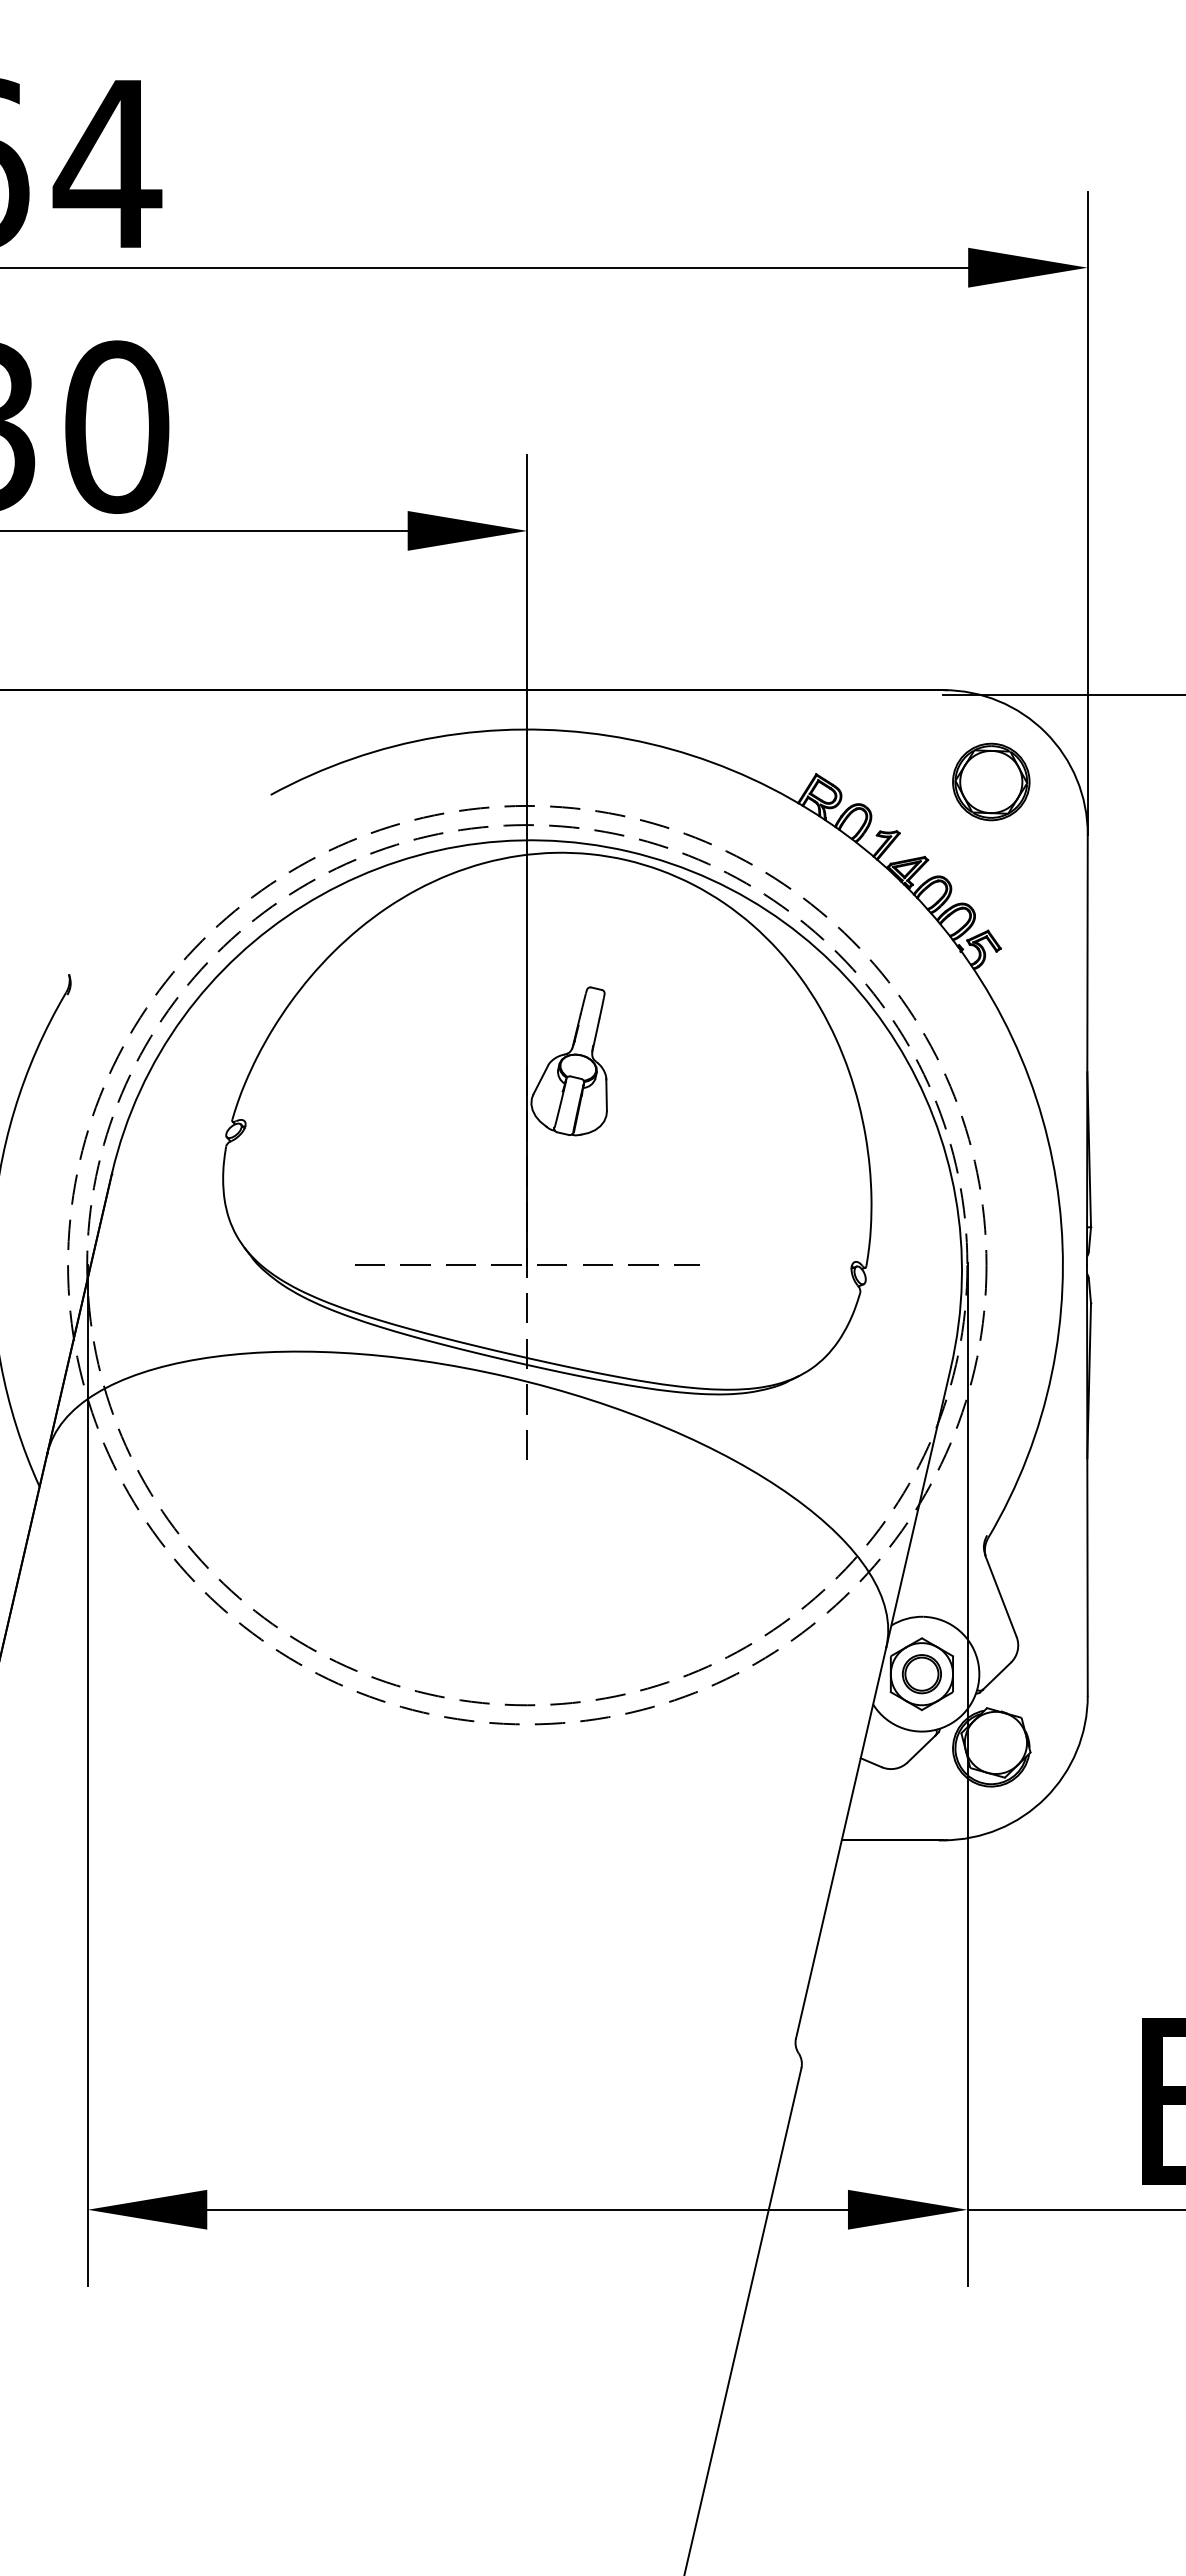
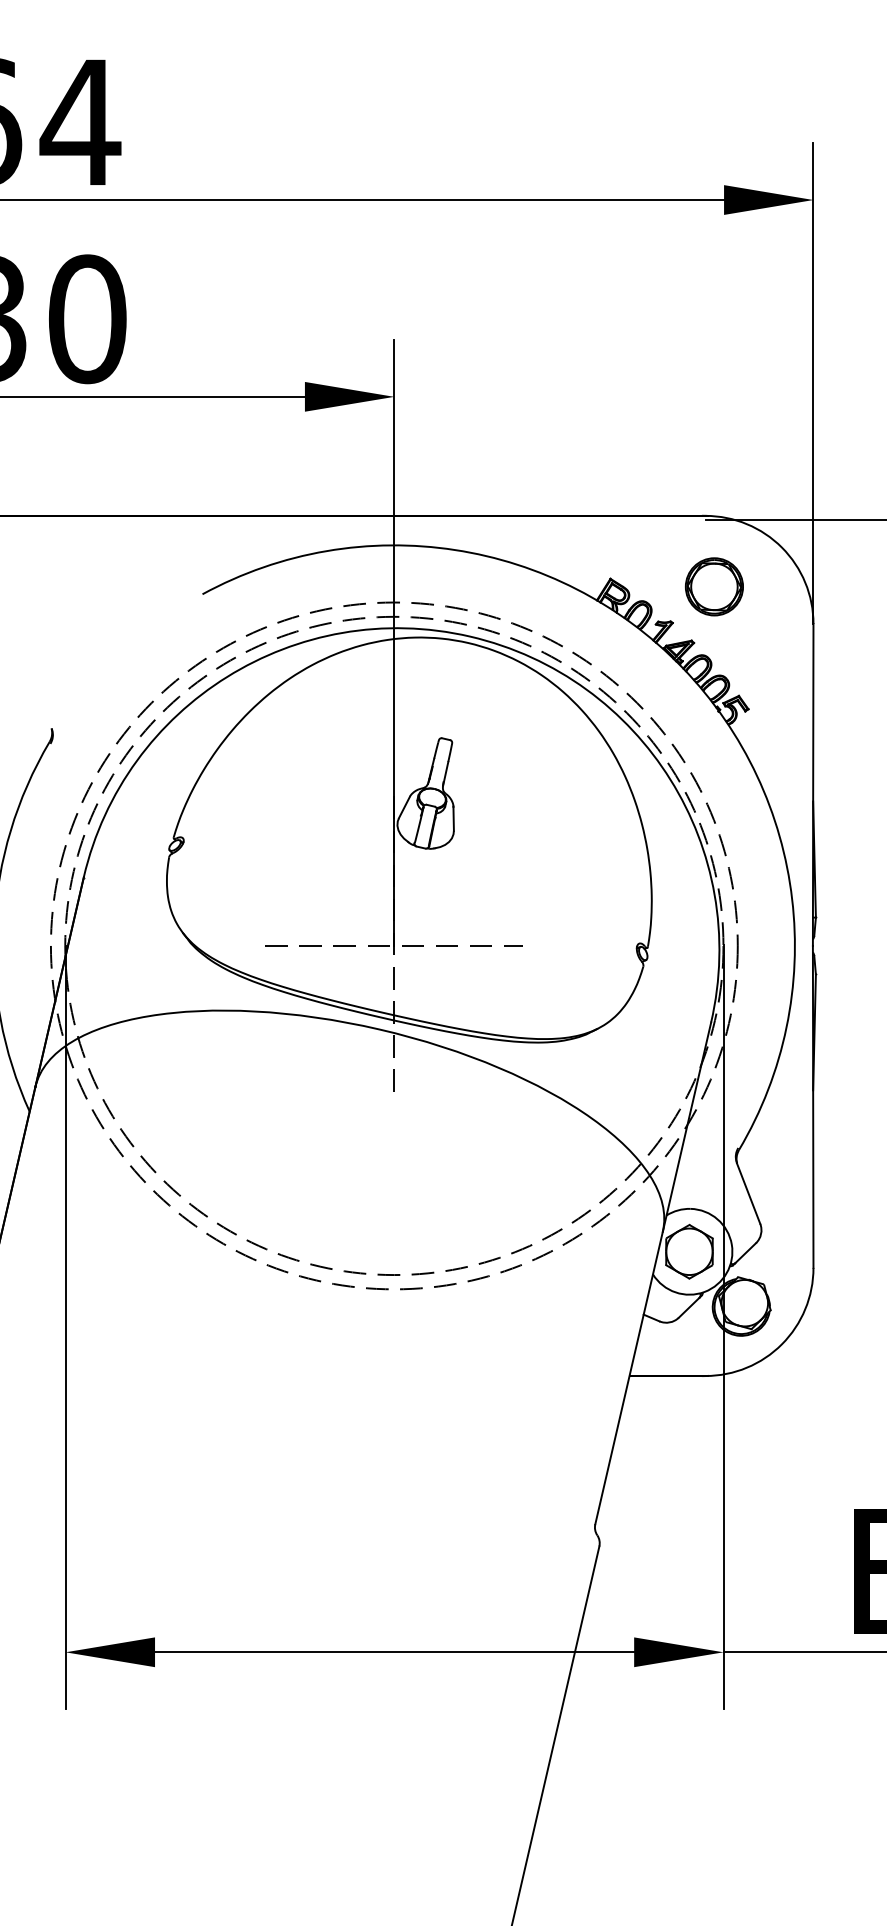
part: (991, 781) -> (714, 586), moved
part: (921, 1674) -> (689, 1252), removed

